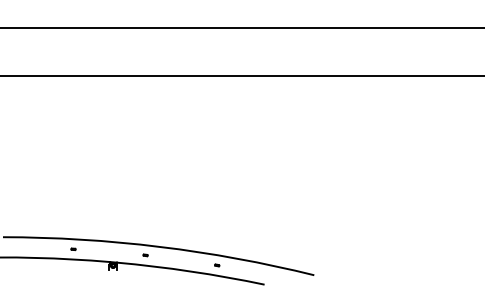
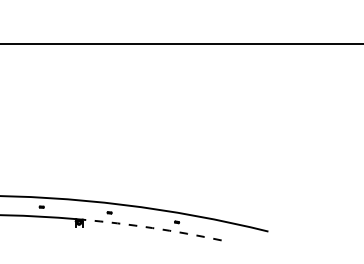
arc: (191, 271) -> (152, 228), solid -> dashed

